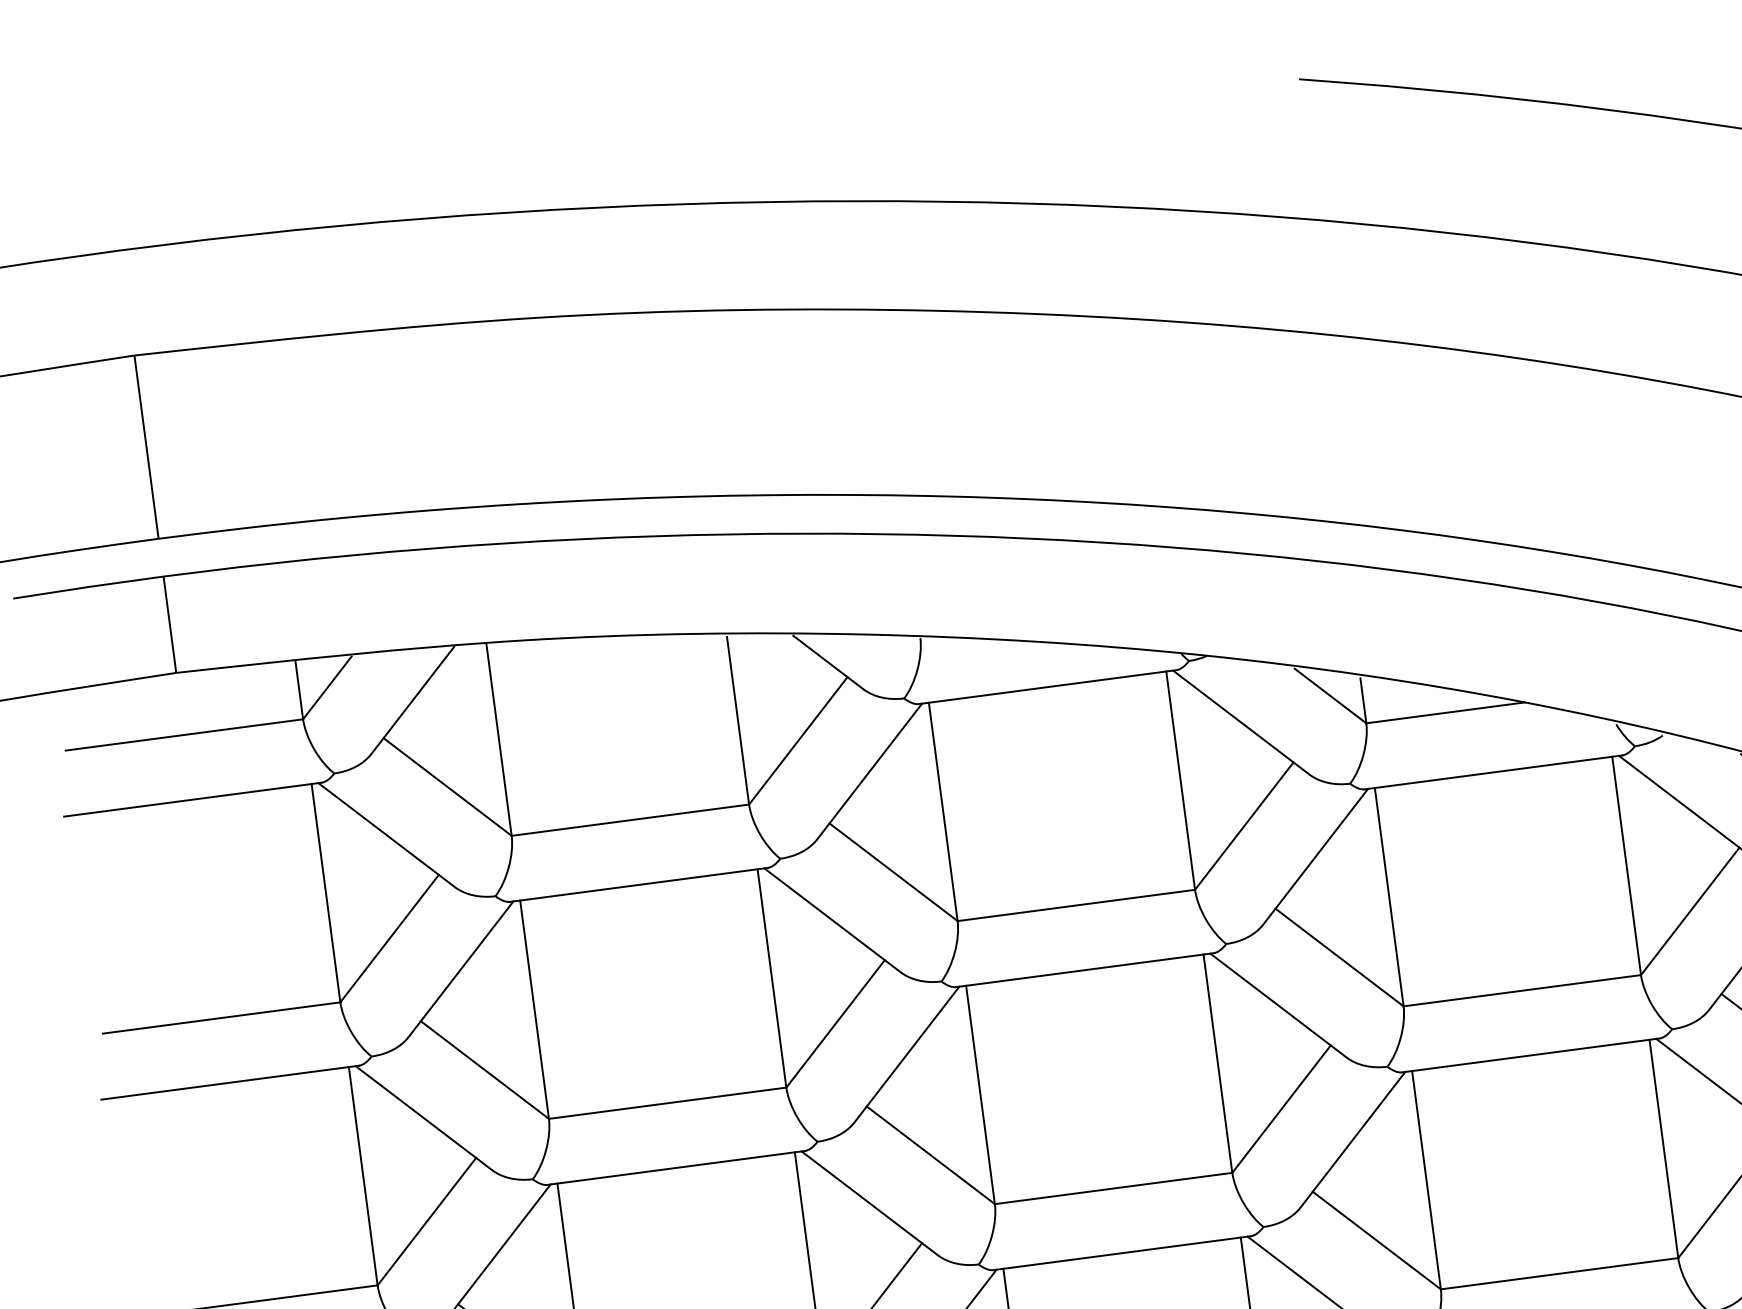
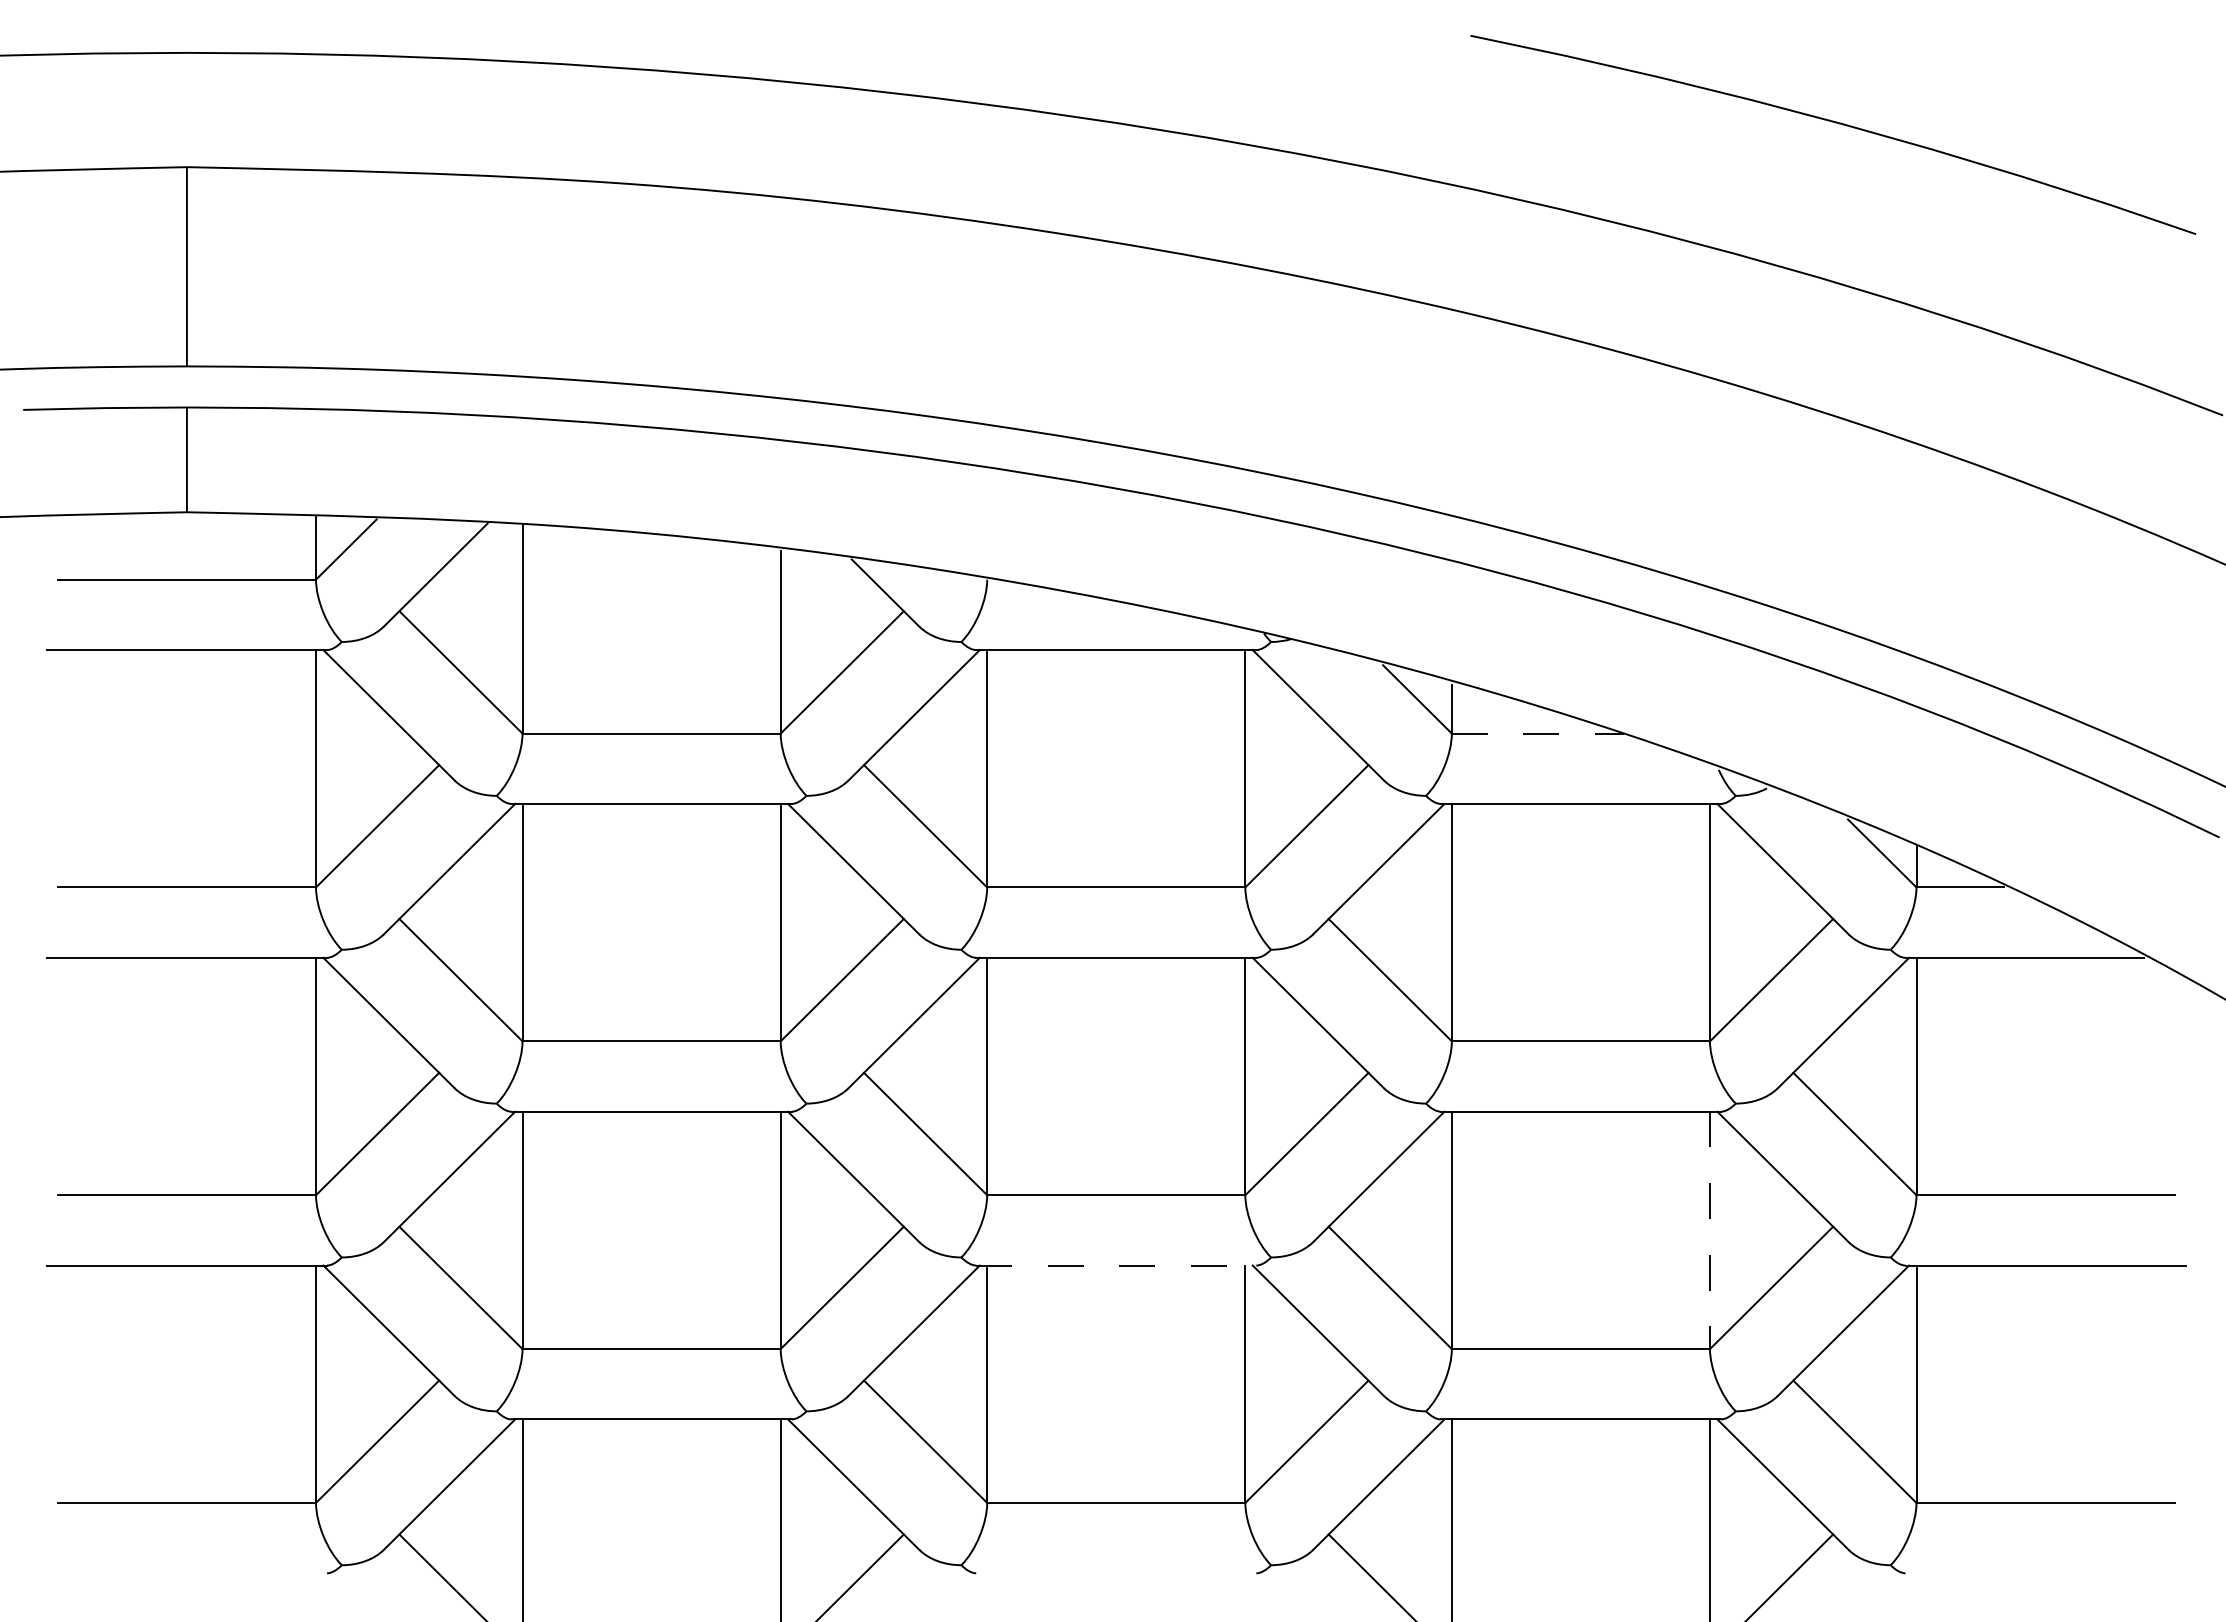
line: (1446, 712) -> (1538, 733), solid -> dashed
line: (1664, 1148) -> (1710, 1230), solid -> dashed
line: (1122, 1253) -> (1116, 1265), solid -> dashed

